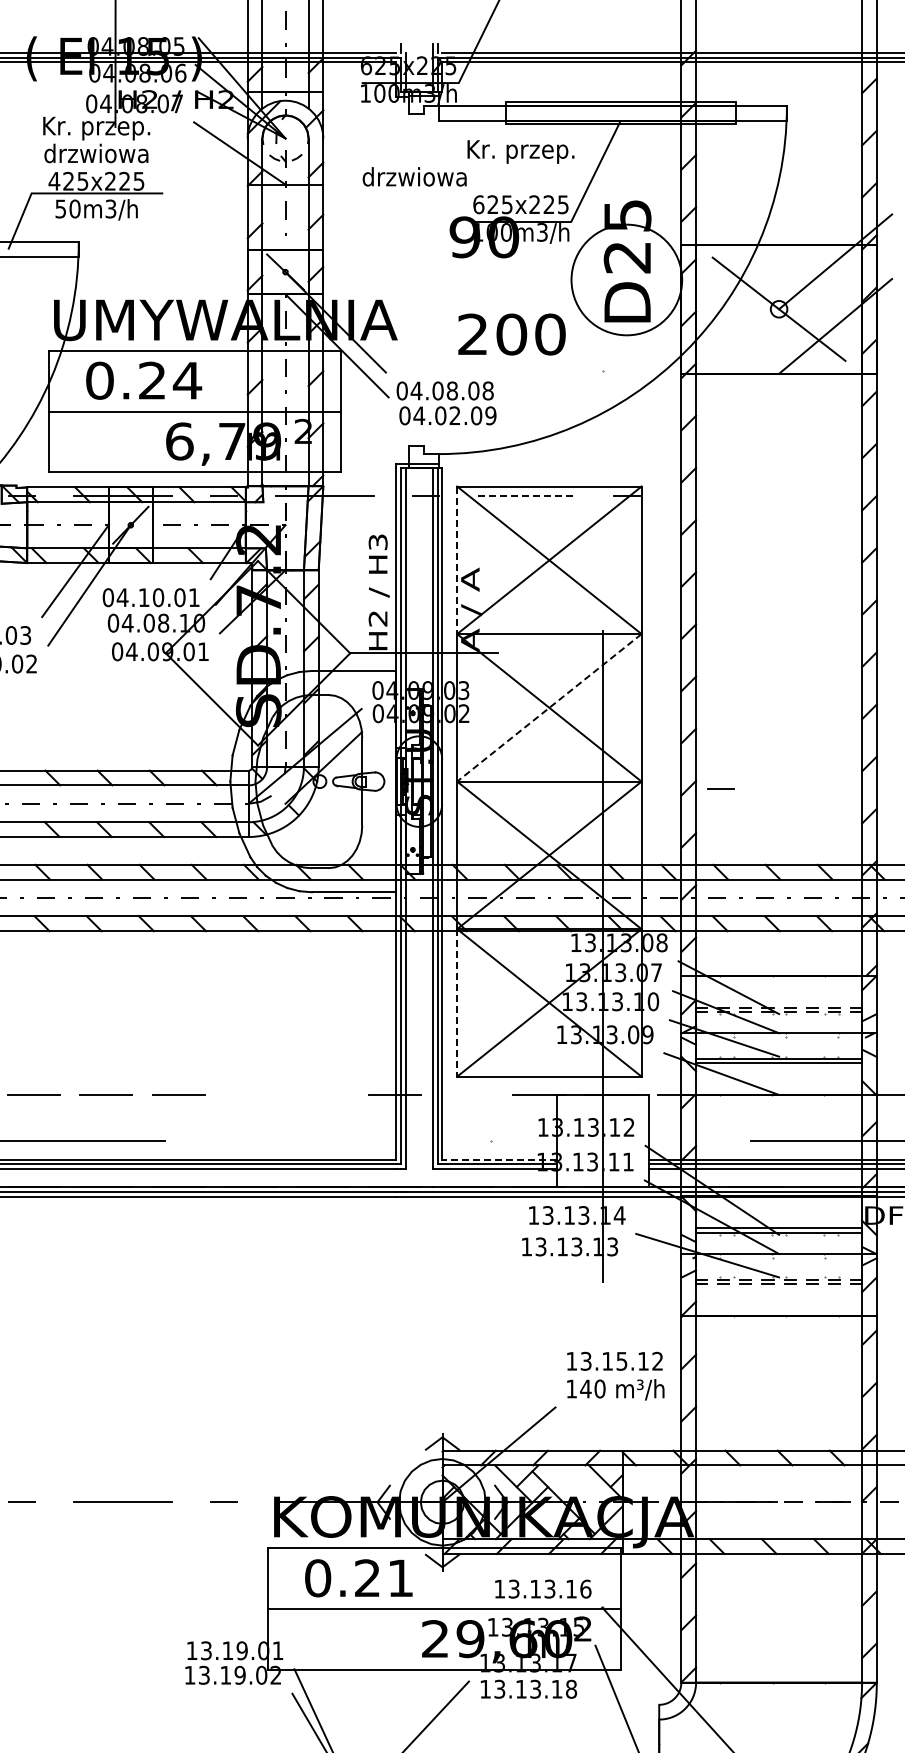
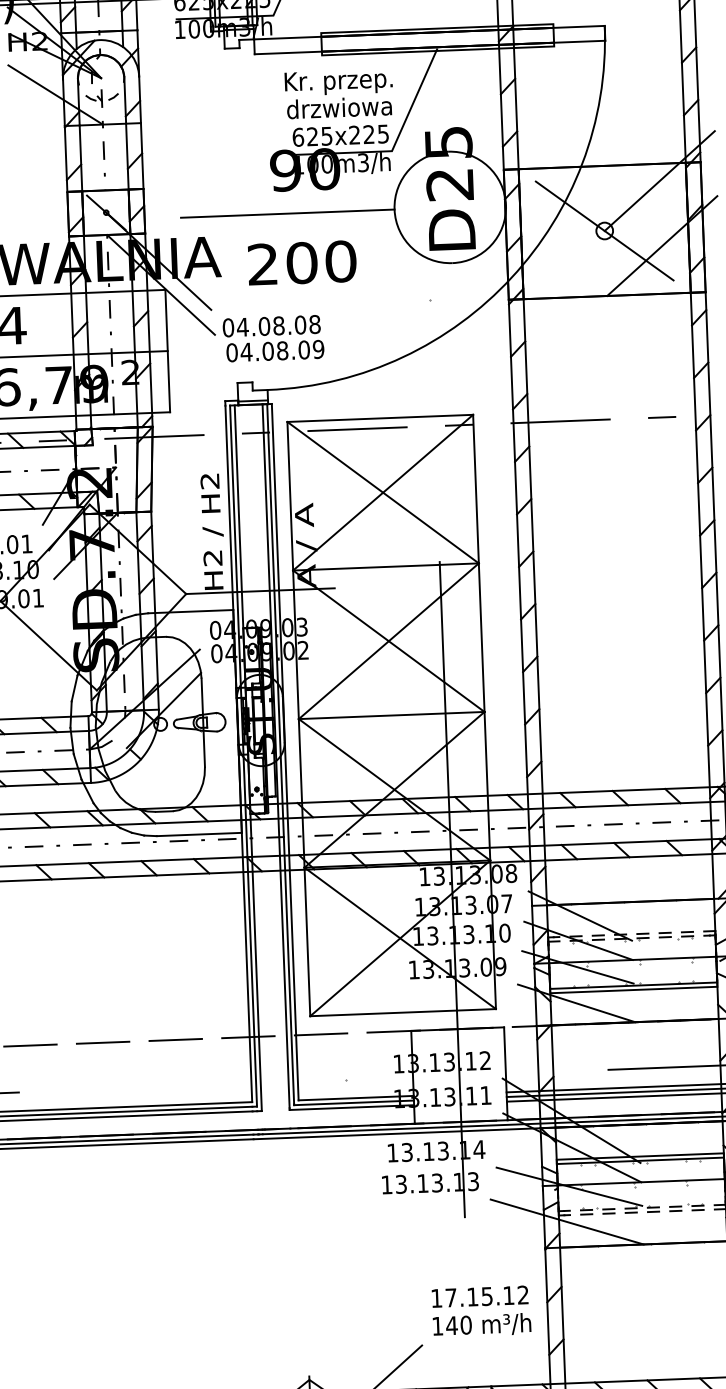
text: (414, 176) -> (339, 107), moved
line: (465, 280) -> (287, 214), added
text: (511, 334) -> (301, 263), moved
text: (454, 415) -> (281, 350), 04.02.09 -> 04.08.09
line: (526, 496) -> (357, 429), dashed -> solid
line: (727, 496) -> (560, 421), added
text: (378, 542) -> (210, 481), H3 -> H2
line: (457, 560) -> (290, 496), dashed -> solid
line: (549, 708) -> (388, 641), dashed -> solid
line: (720, 788) -> (661, 416), moved
line: (457, 1002) -> (307, 941), dashed -> solid
line: (250, 1095) -> (102, 1043), added
line: (322, 1095) -> (175, 1040), added
line: (467, 1095) -> (321, 1034), added
line: (499, 1159) -> (356, 1097), dashed -> solid
line: (704, 1290) -> (567, 1221), added
text: (585, 1360) -> (450, 1297), 13.15.12 -> 17.15.12

